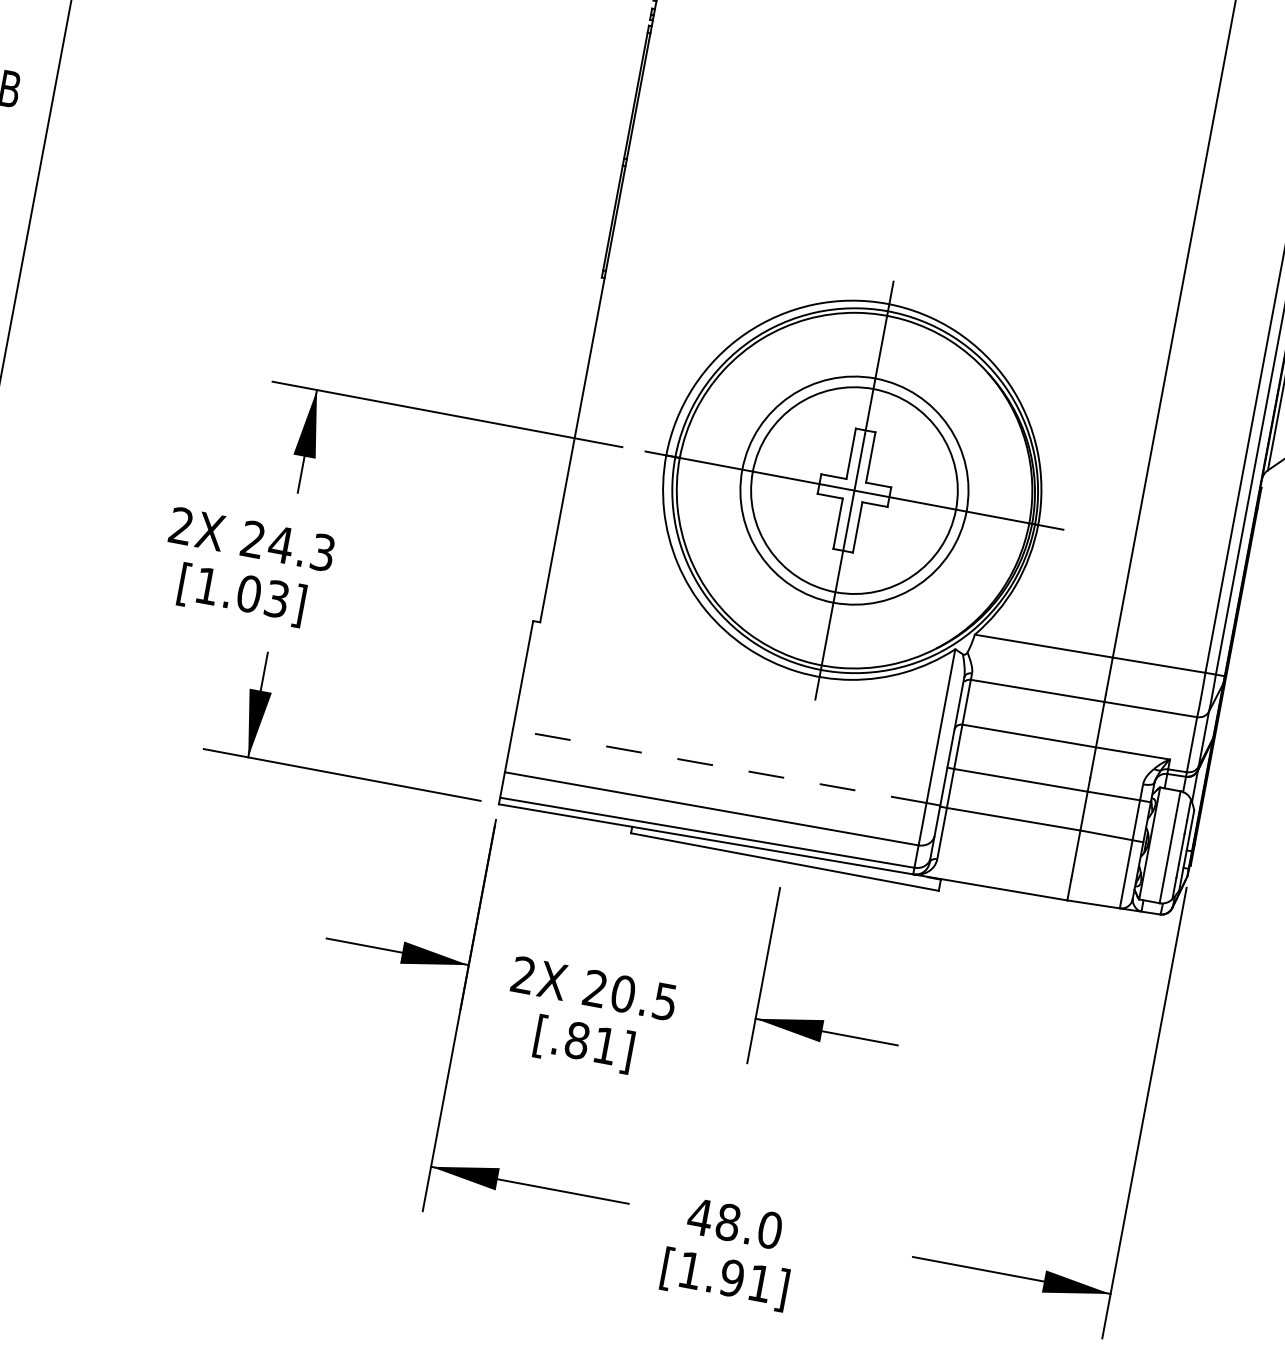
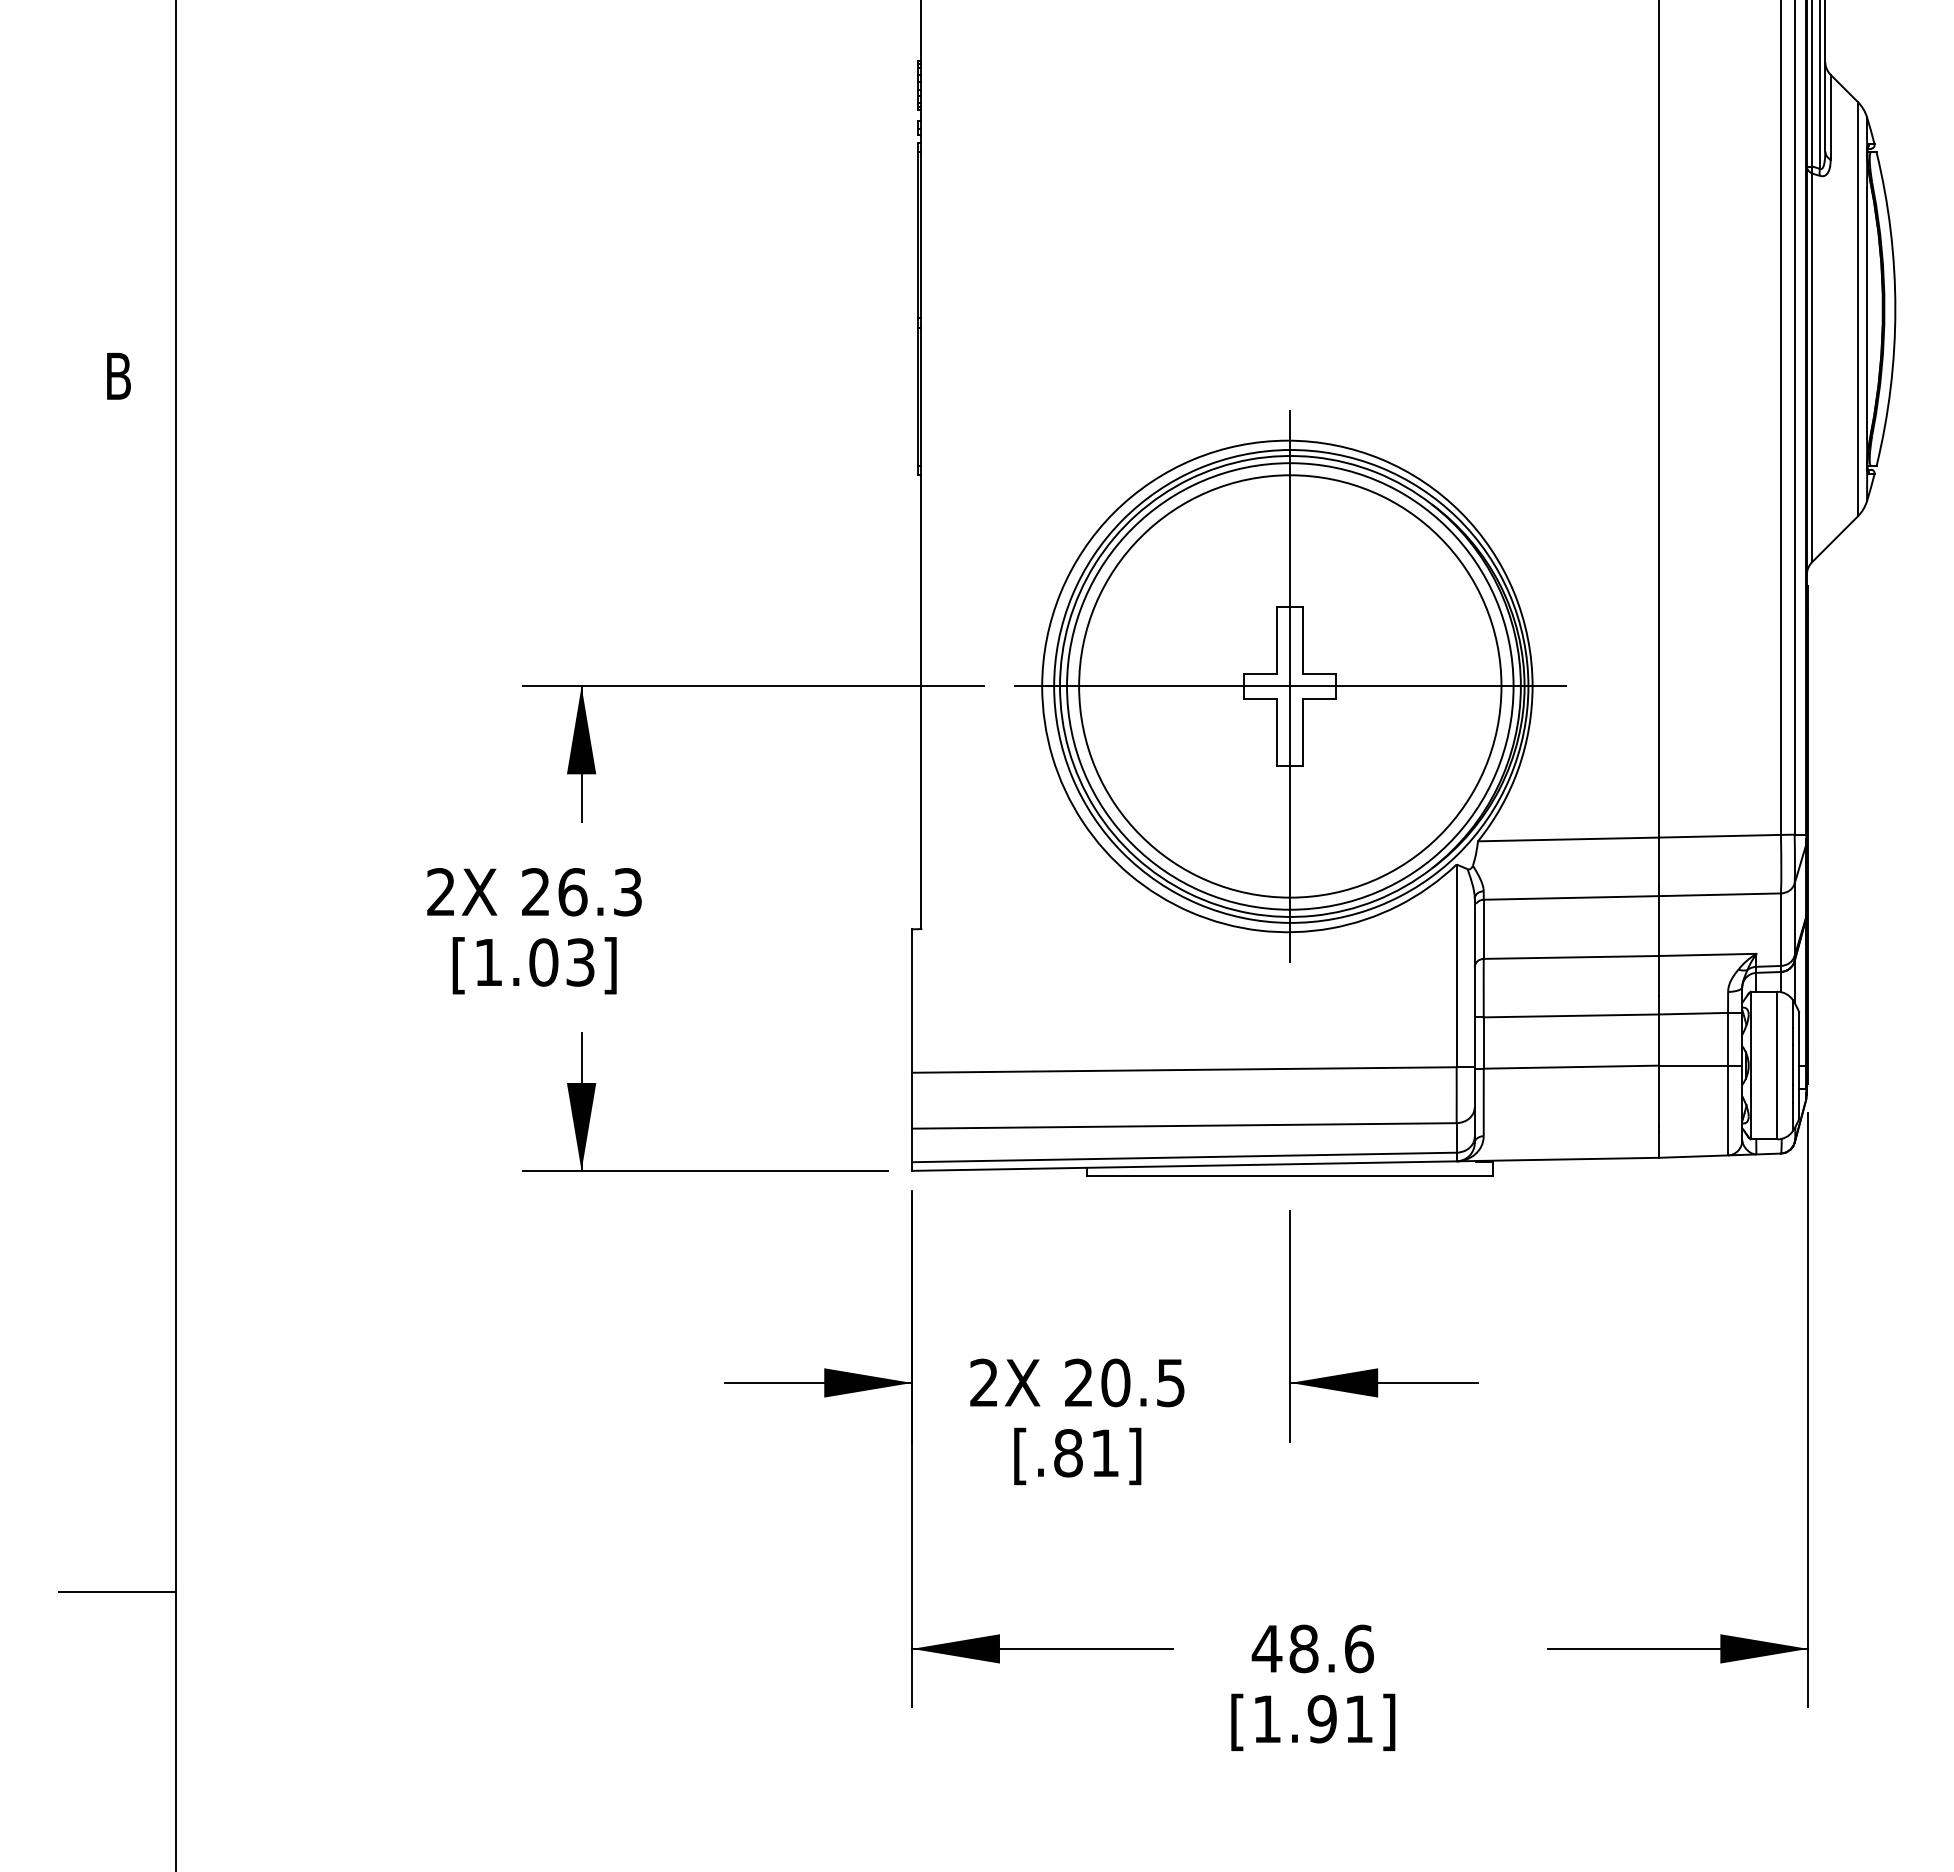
circle: (854, 490) -> (1290, 686), size x1.43
circle: (854, 490) -> (1290, 686), size x1.67
text: (280, 545) -> (572, 892), 24.3 -> 26.3
line: (718, 766) -> (1183, 1070), dashed -> solid
text: (769, 1229) -> (1358, 1648), 48.0 -> 48.6

